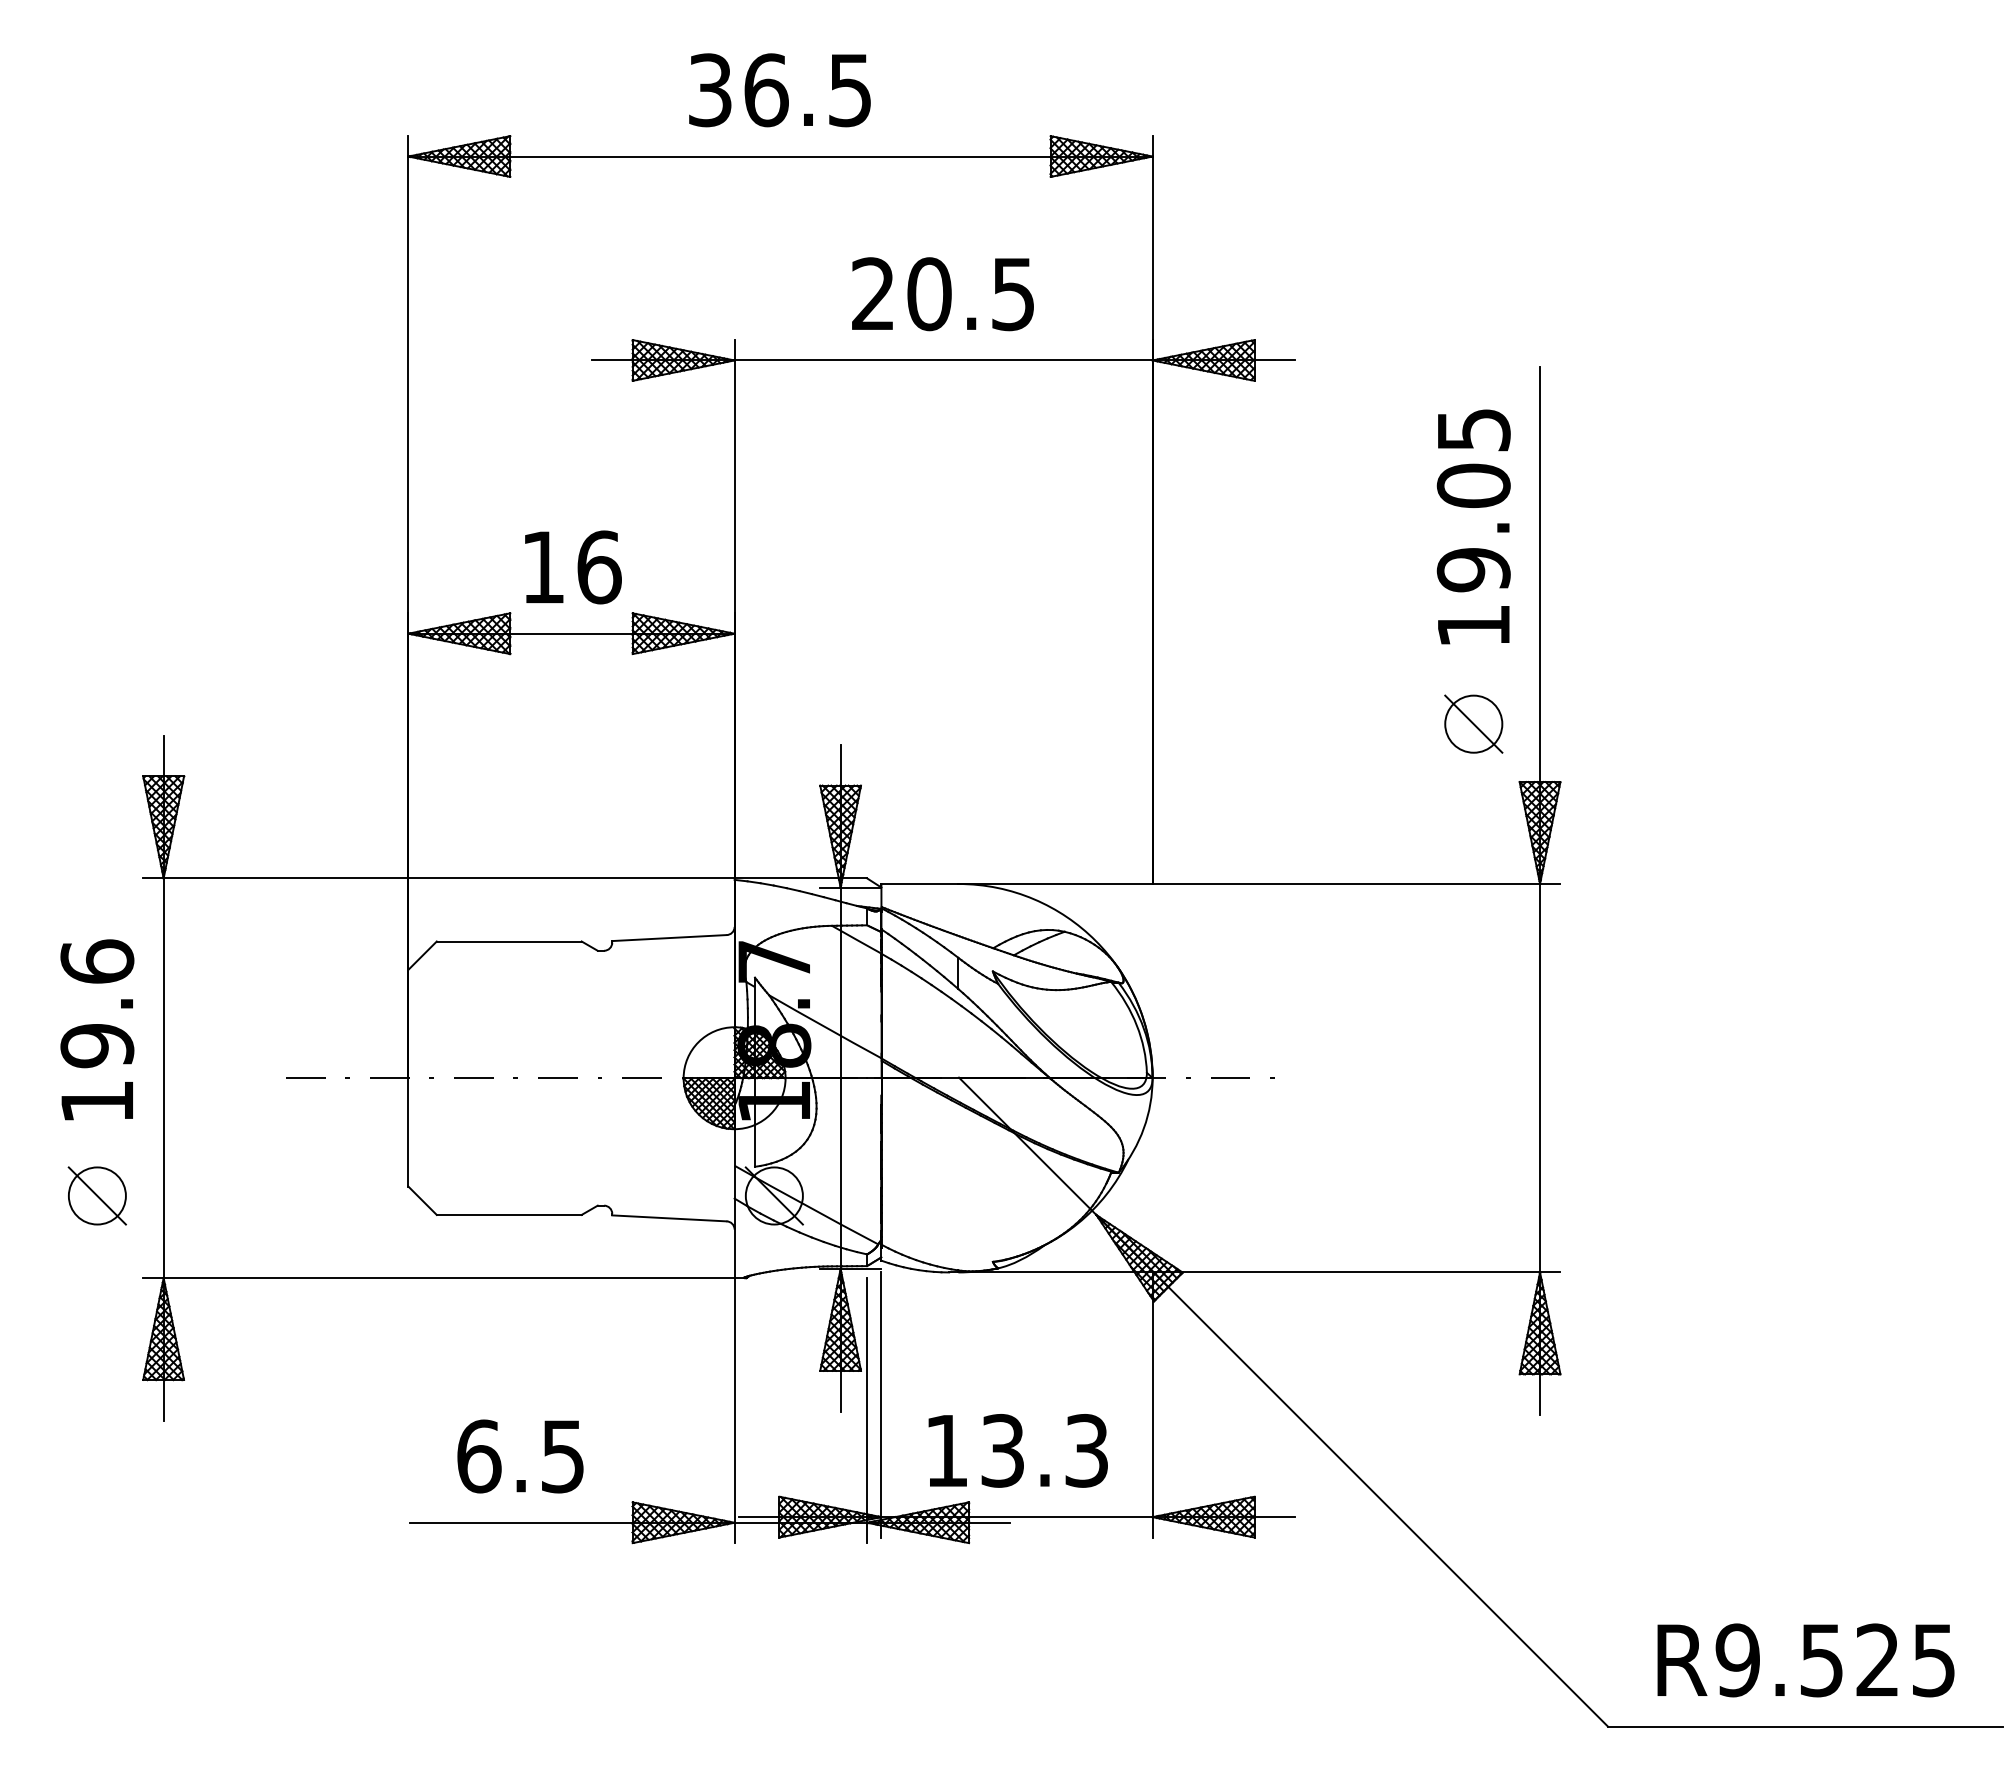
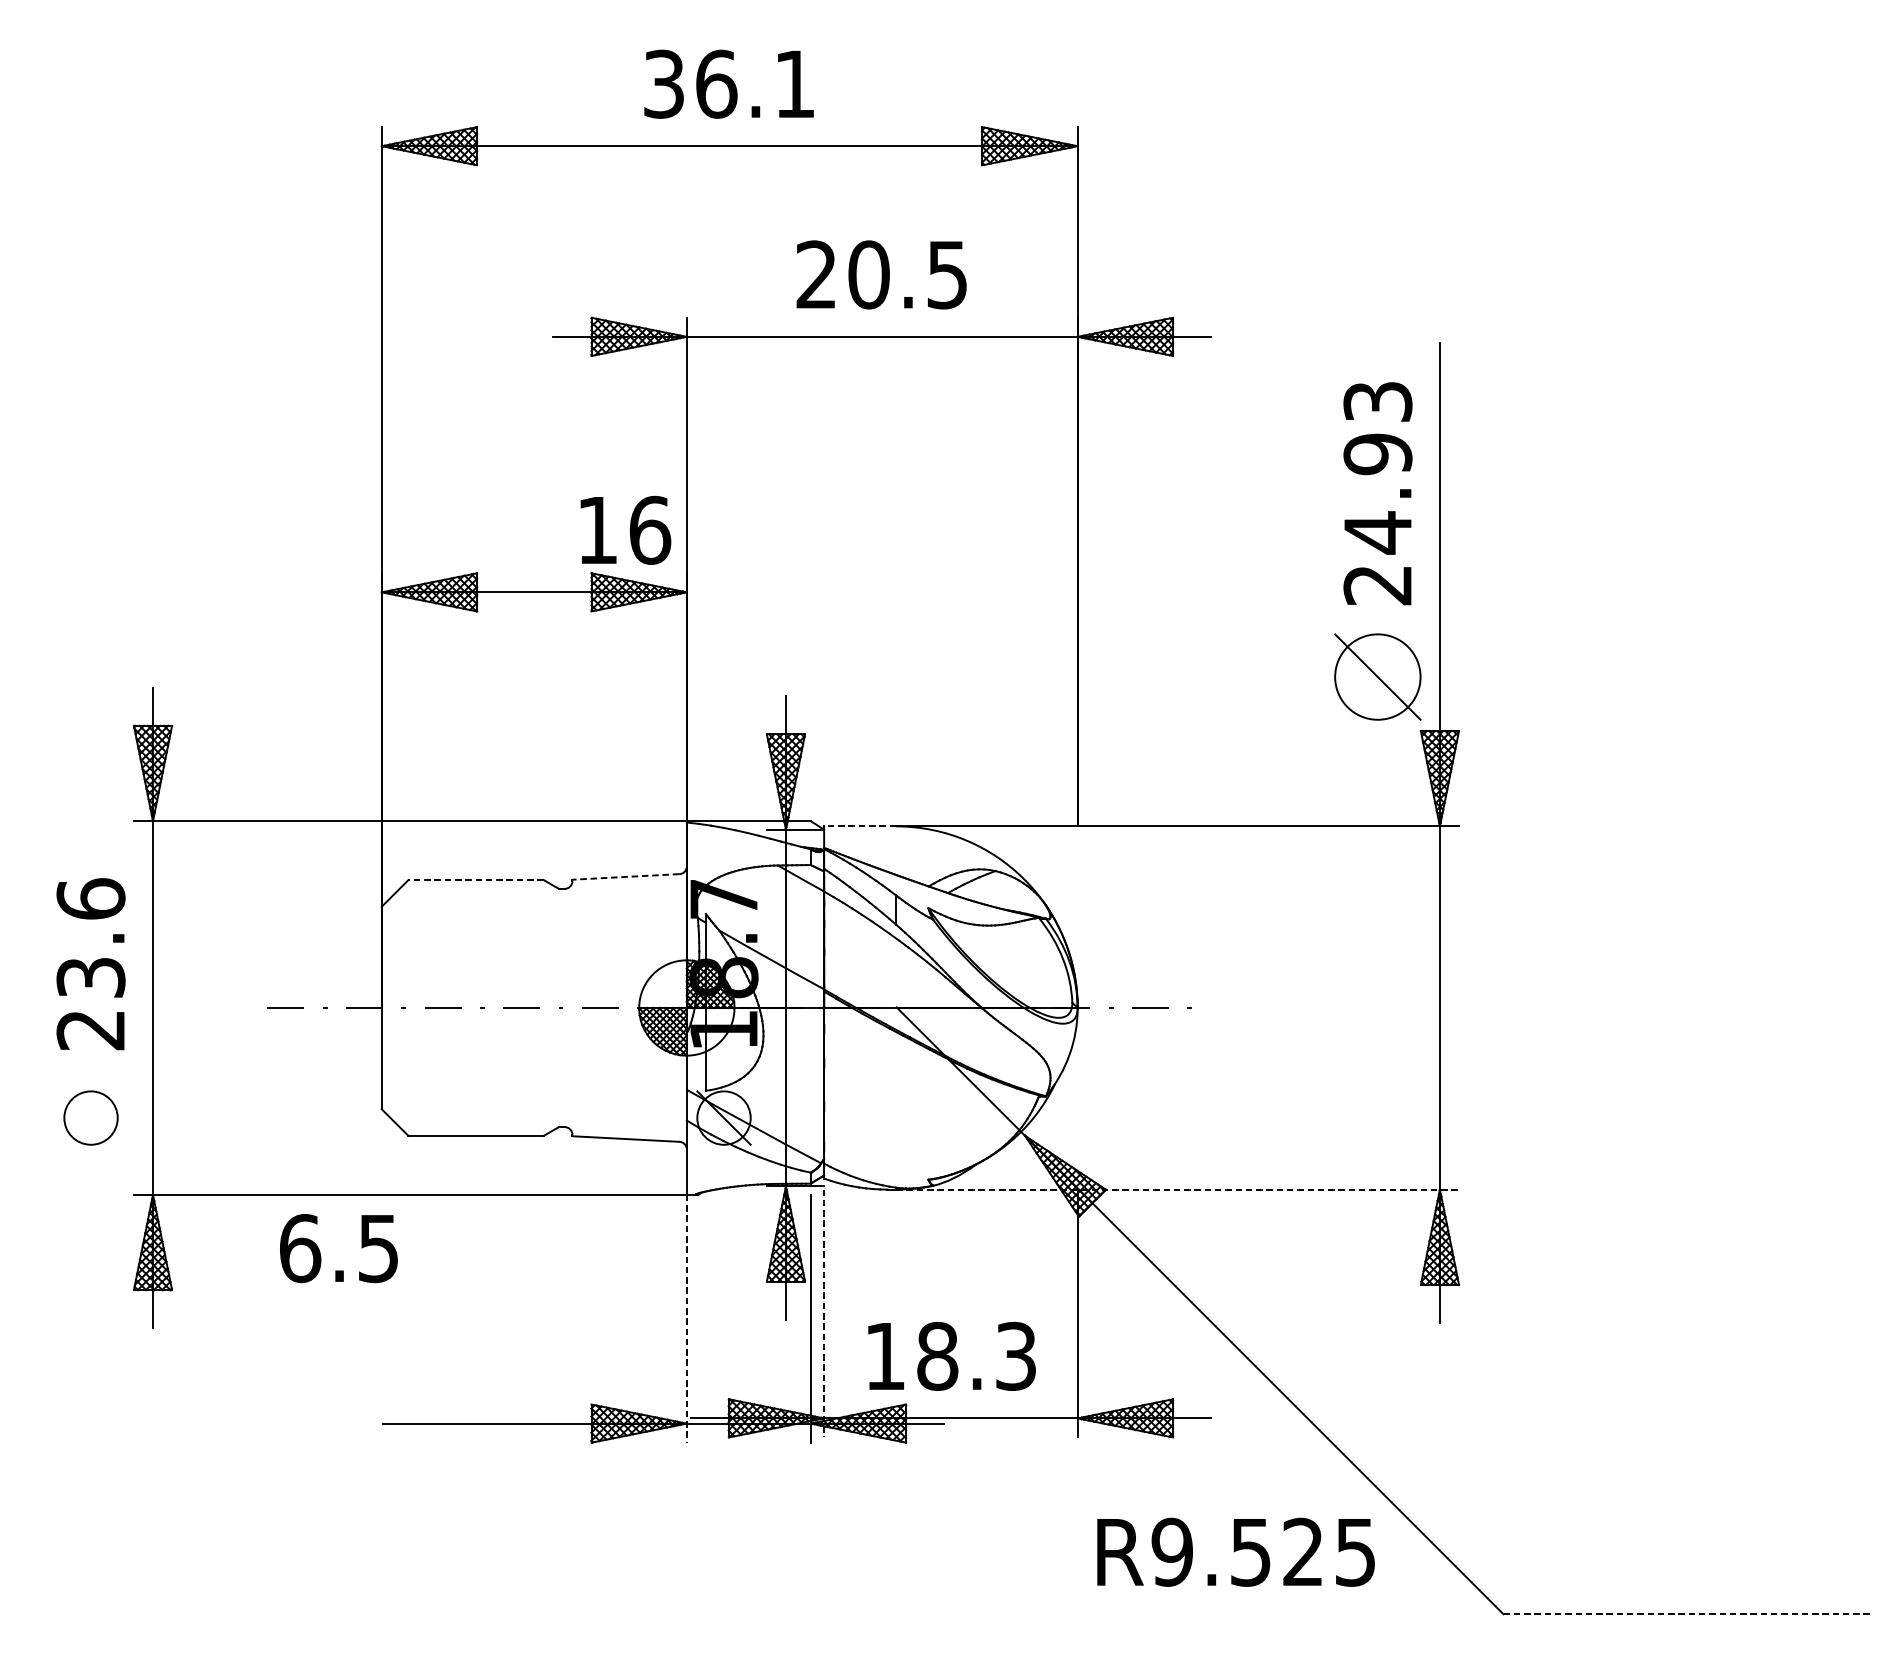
text: (849, 90) -> (794, 84), 36.5 -> 36.1
text: (1473, 528) -> (1377, 493), 19.05 -> 24.93
text: (573, 567) -> (625, 530), moved
part: (1473, 723) -> (1377, 676), size x1.6
line: (919, 884) -> (859, 826), solid -> dashed
line: (668, 938) -> (625, 877), solid -> dashed
line: (508, 941) -> (475, 880), solid -> dashed
text: (97, 1073) -> (91, 1003), 19.6 -> 23.6
line: (96, 1195) -> (90, 1117), removed
line: (1259, 1272) -> (1177, 1189), solid -> dashed
line: (881, 1404) -> (824, 1313), solid -> dashed
line: (734, 1410) -> (686, 1318), solid -> dashed
text: (1002, 1450) -> (937, 1356), 13.3 -> 18.3
text: (520, 1456) -> (338, 1248), moved
text: (1805, 1660) -> (1235, 1552), moved
line: (1805, 1726) -> (1688, 1614), solid -> dashed

